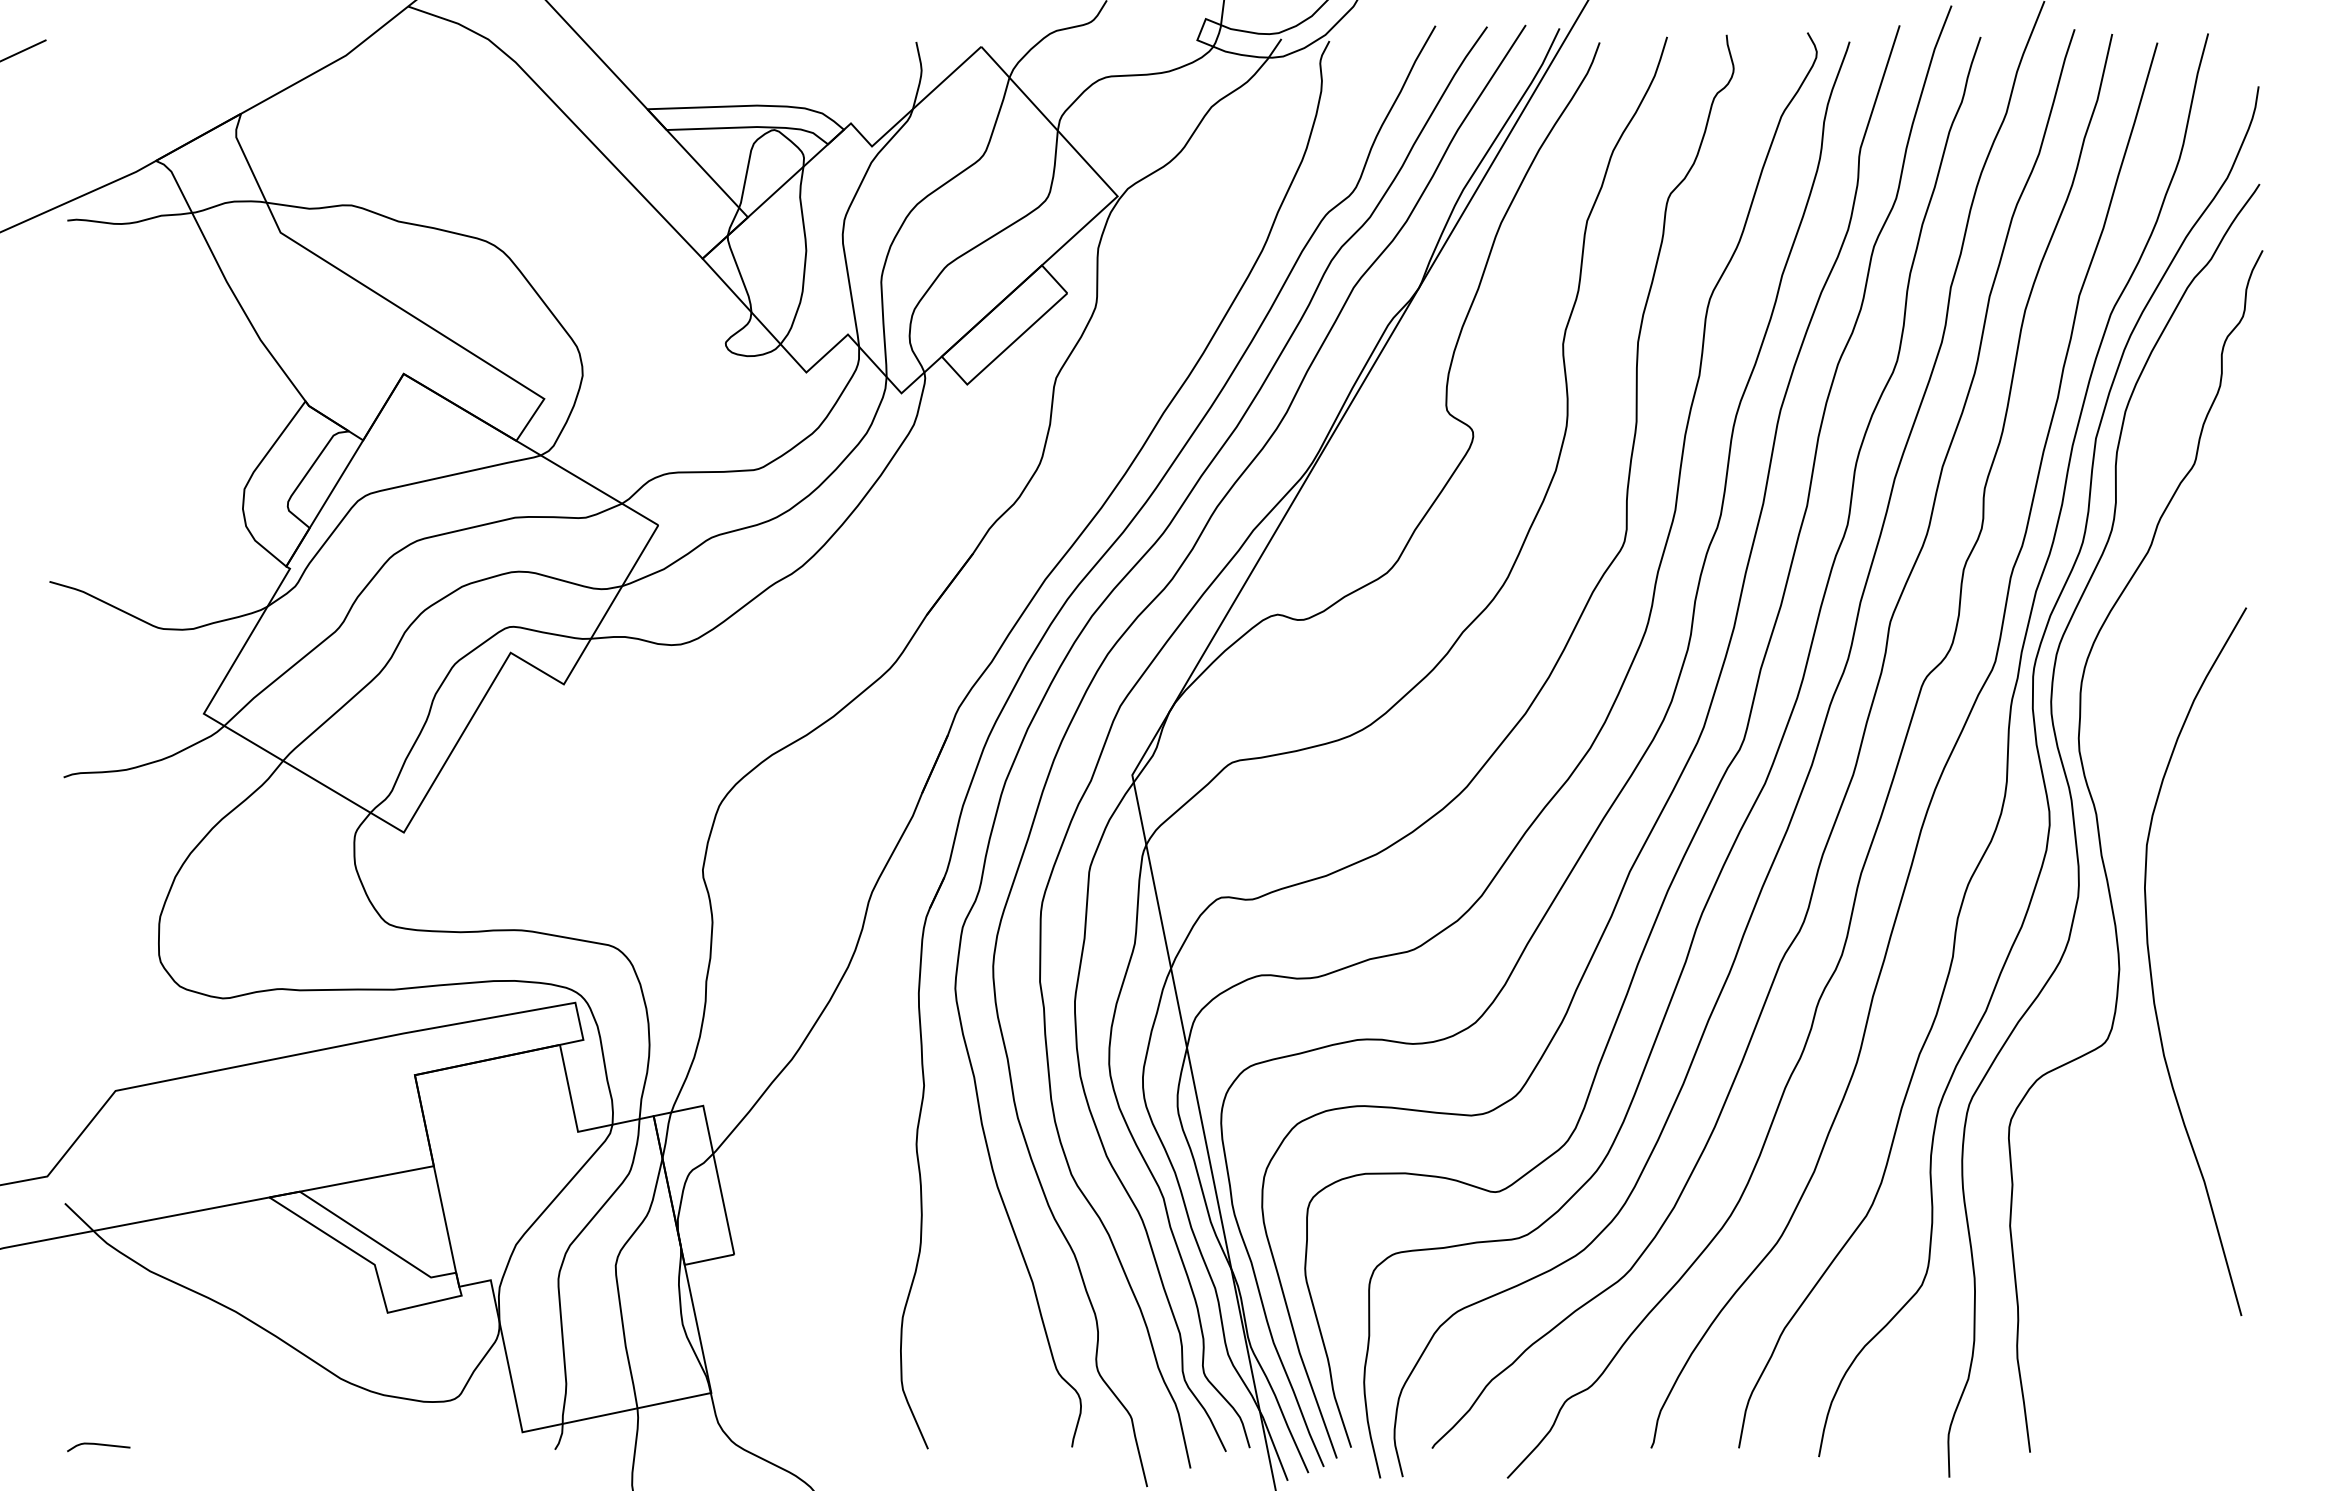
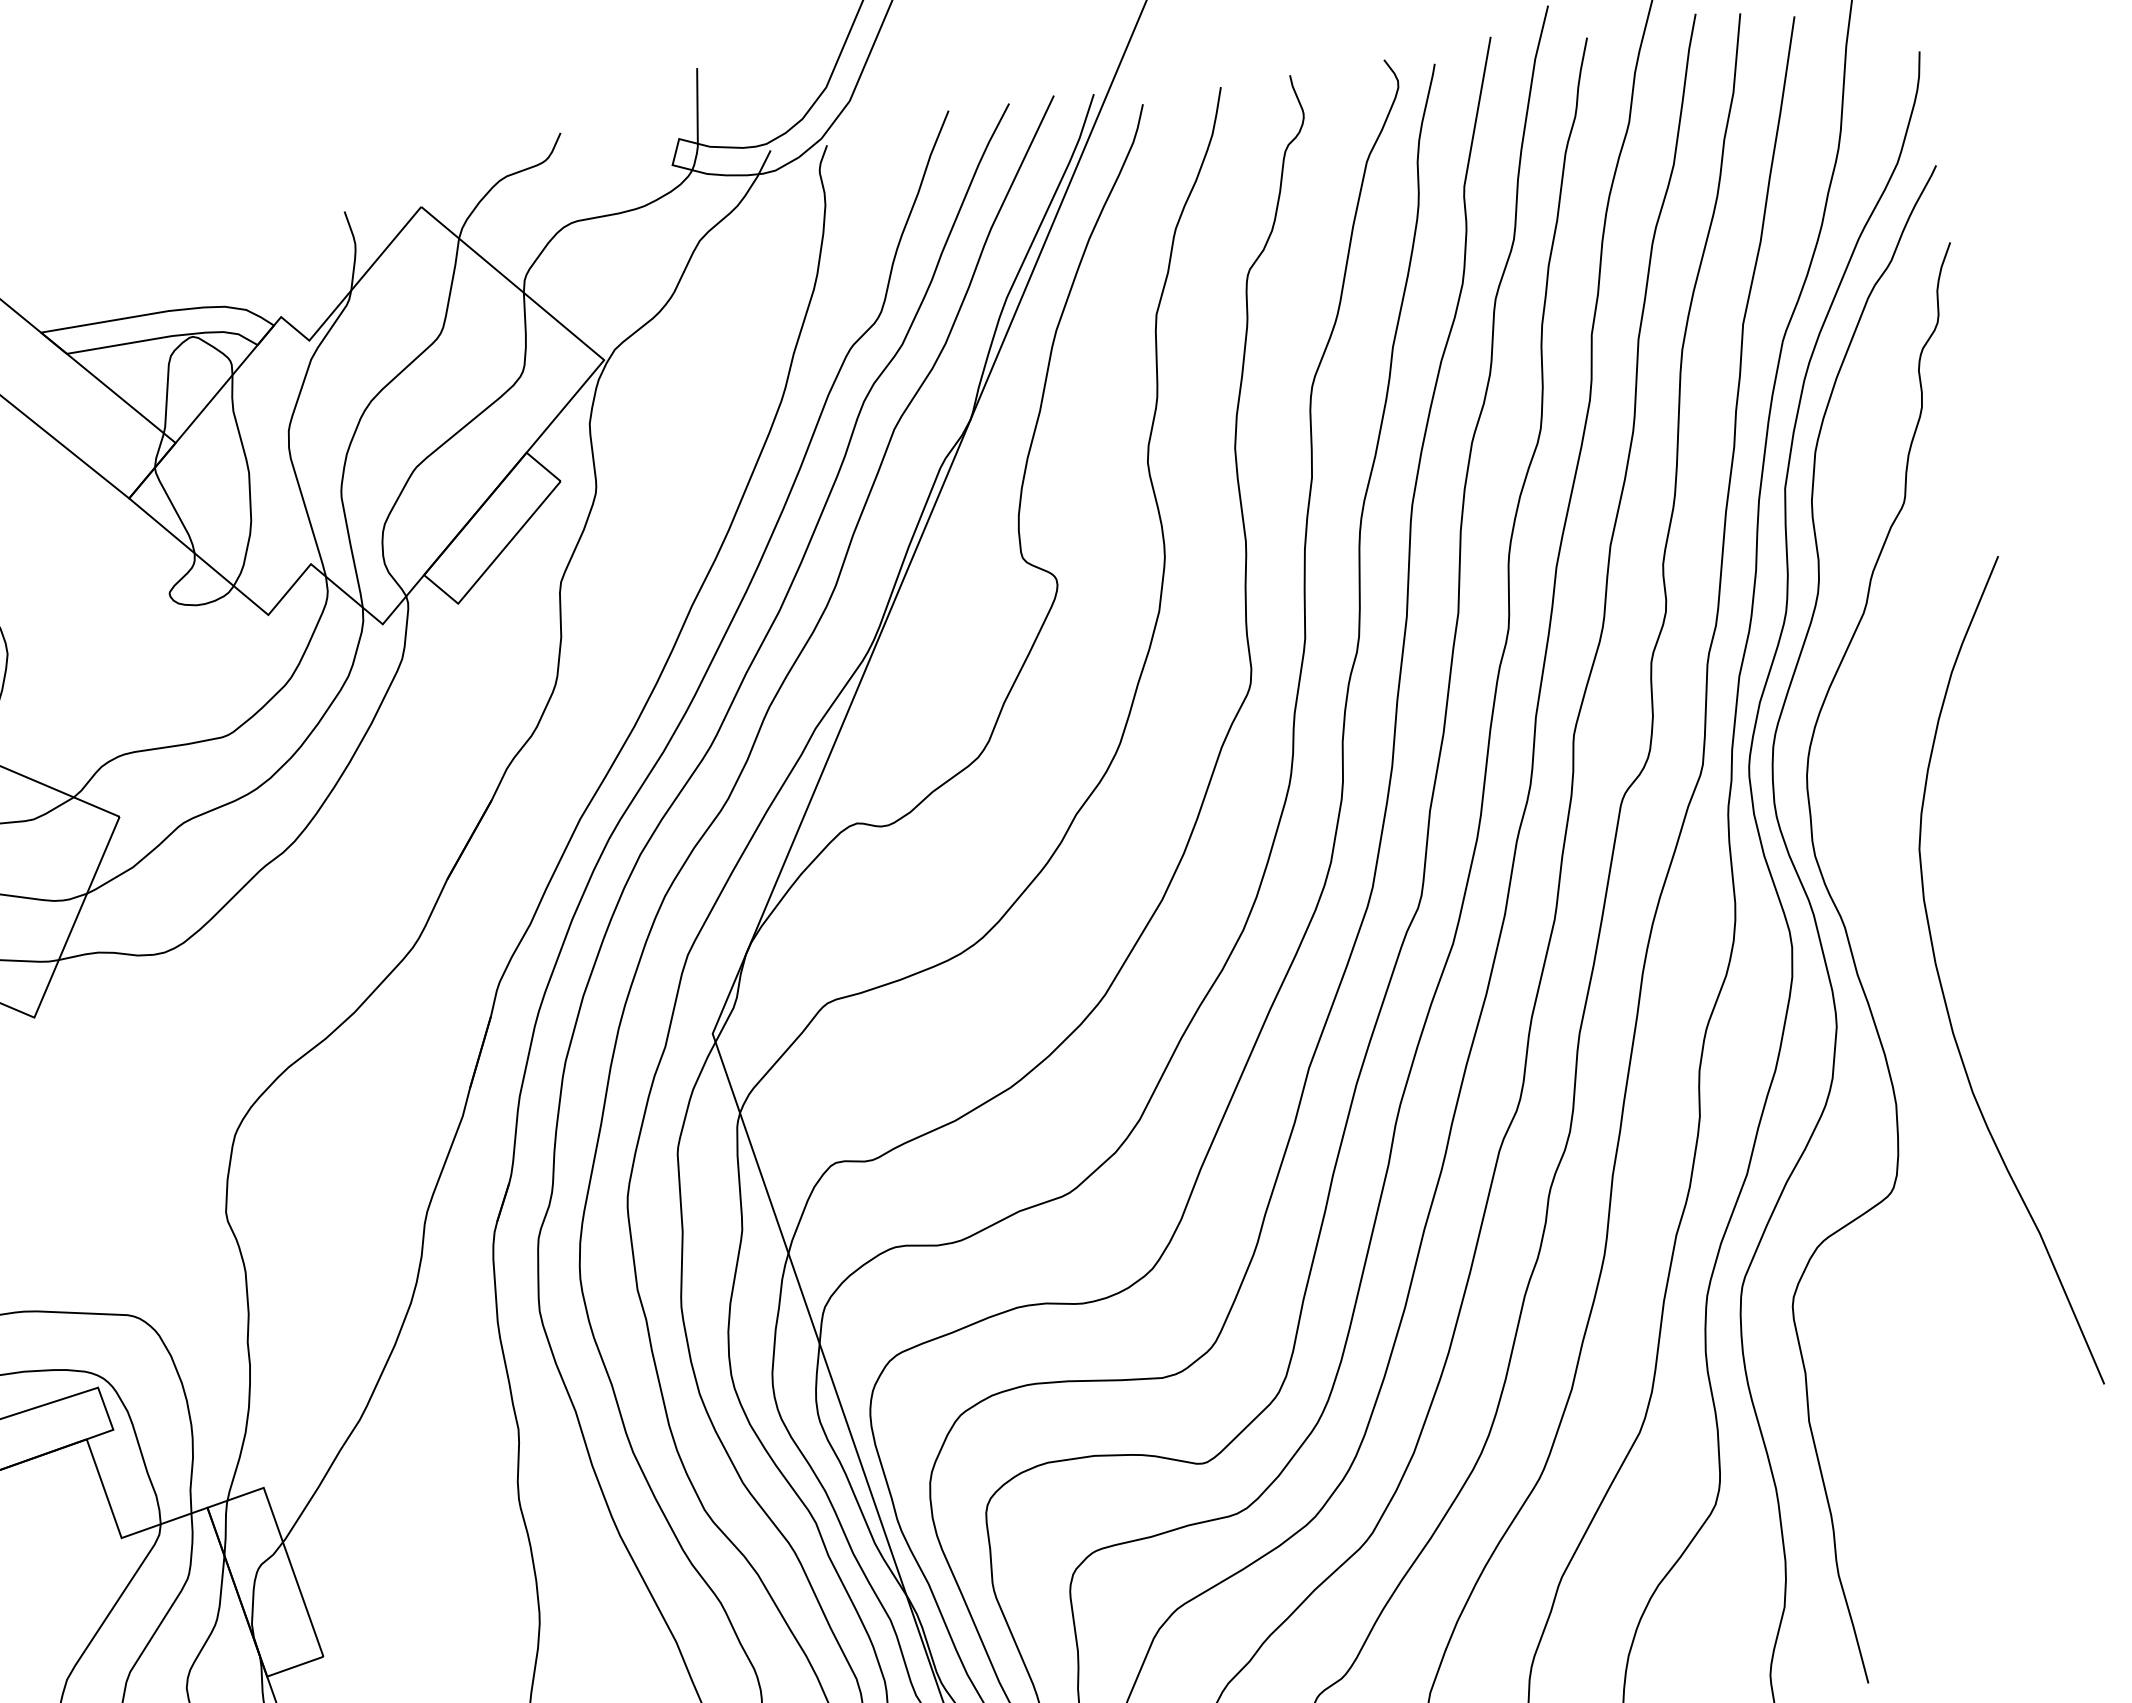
curve: (2151, 967) -> (1944, 991), moved

